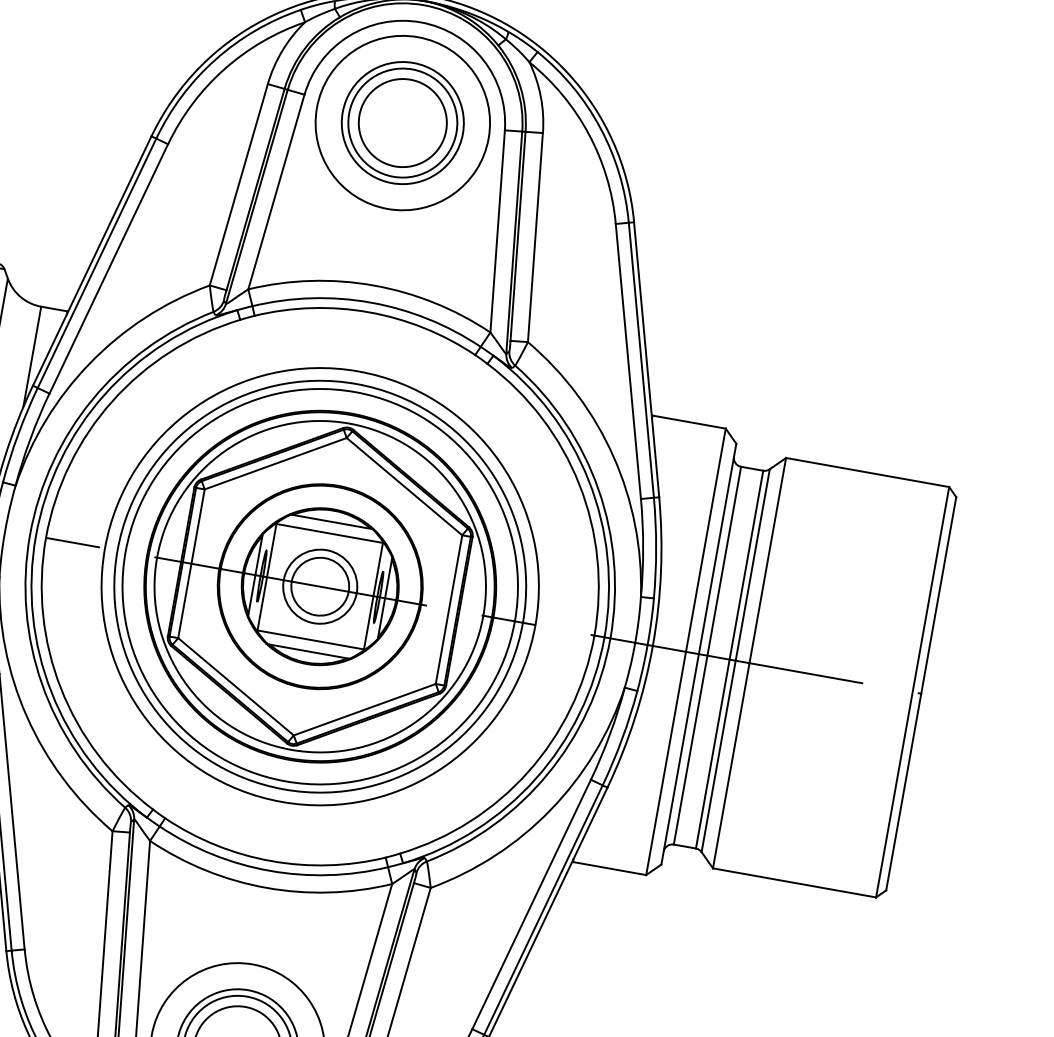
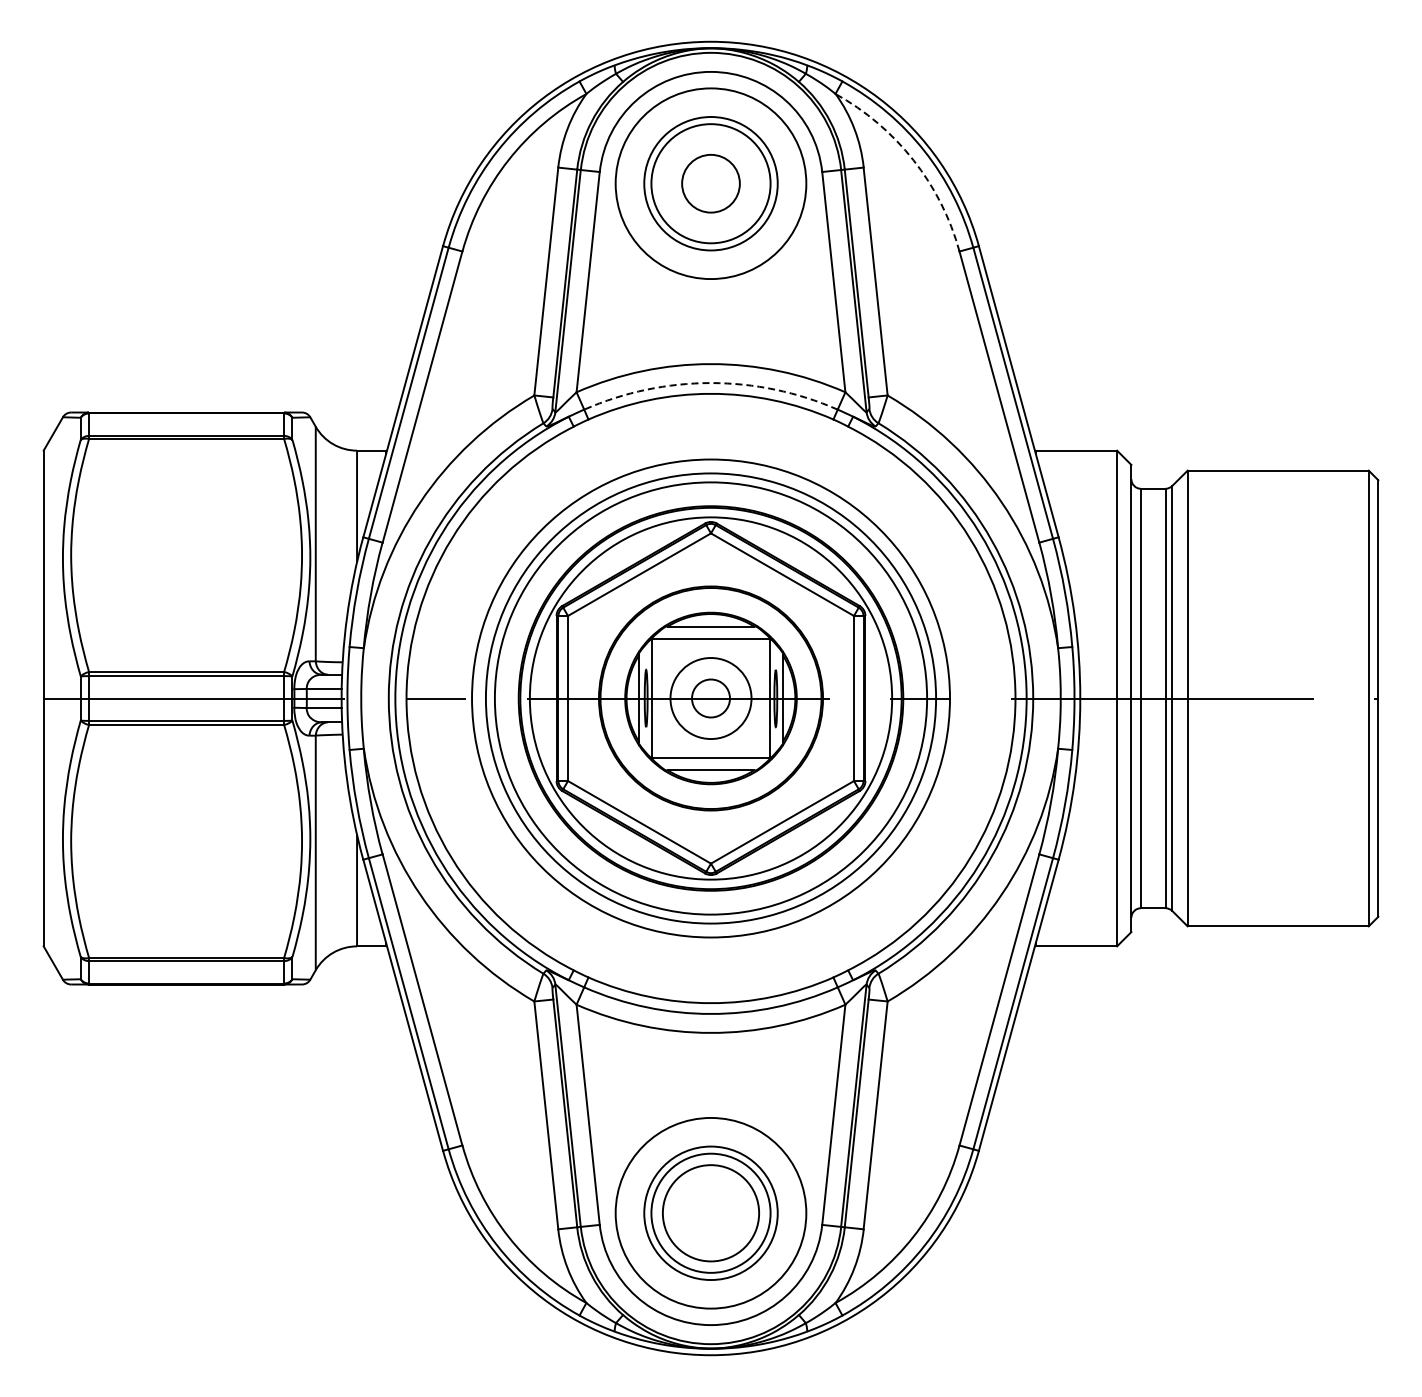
circle: (402, 122) -> (710, 183), size x0.6
arc: (588, 134) -> (913, 160), solid -> dashed
arc: (371, 303) -> (711, 383), solid -> dashed
circle: (319, 586) -> (710, 698), size x0.6

